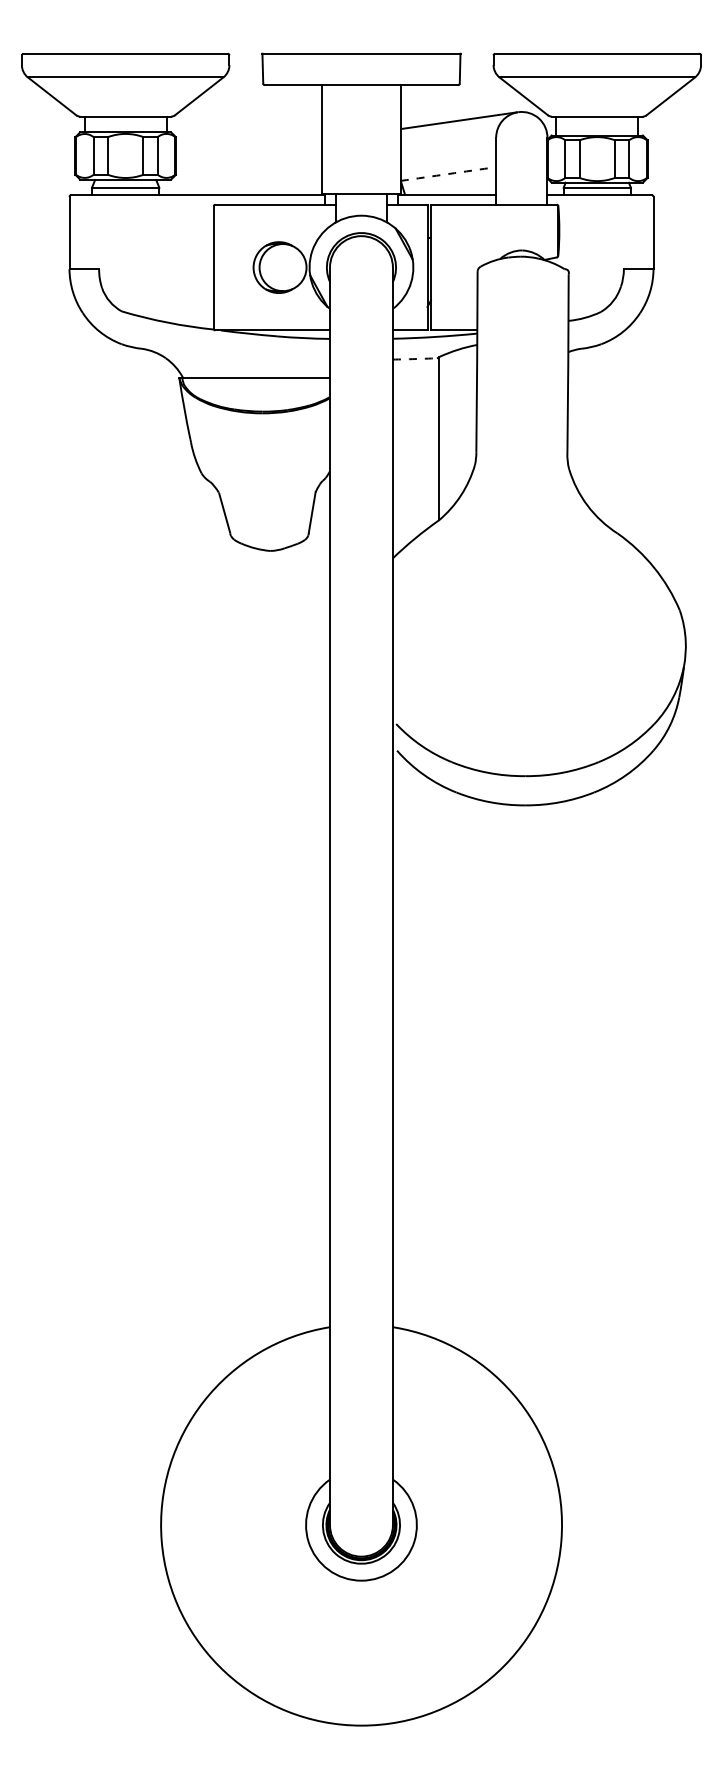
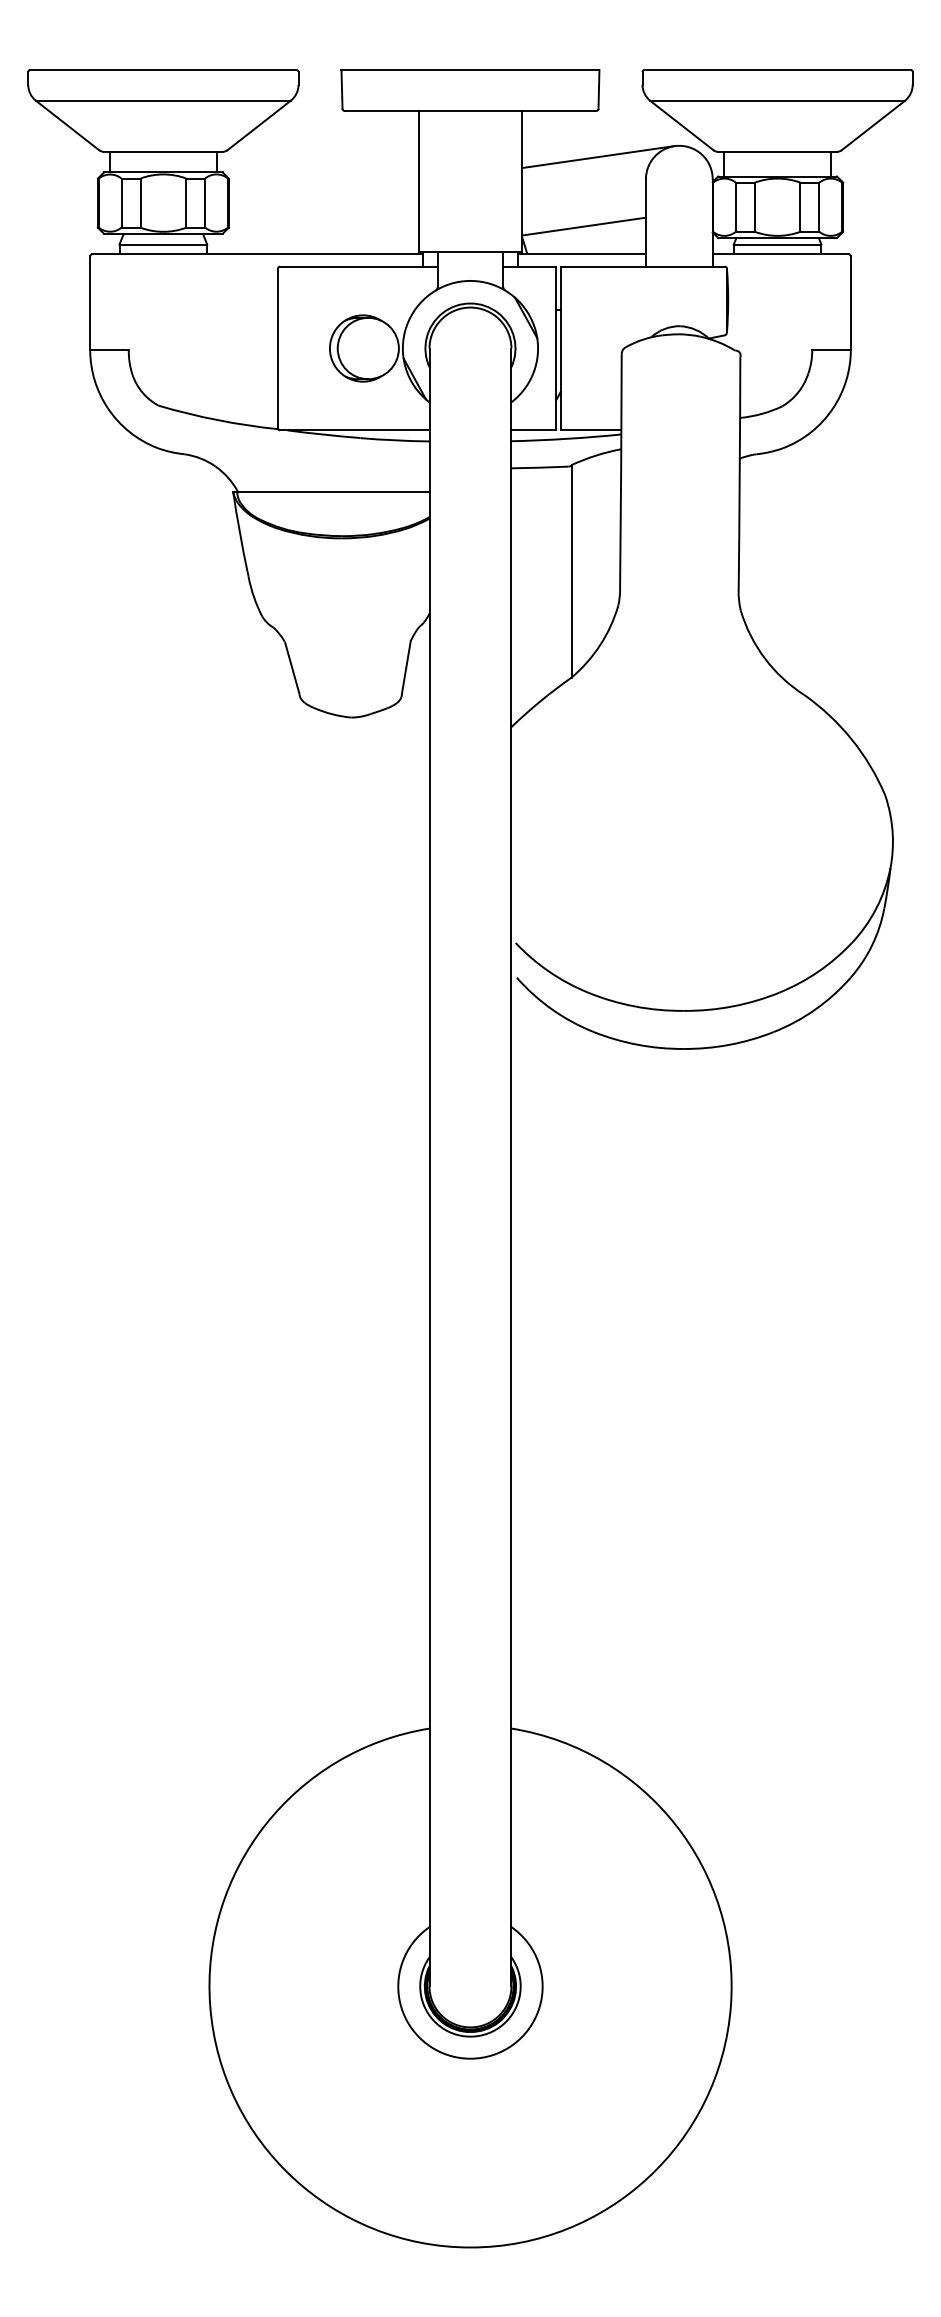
arc: (448, 173) -> (583, 226), dashed -> solid
arc: (415, 358) -> (540, 467), dashed -> solid

